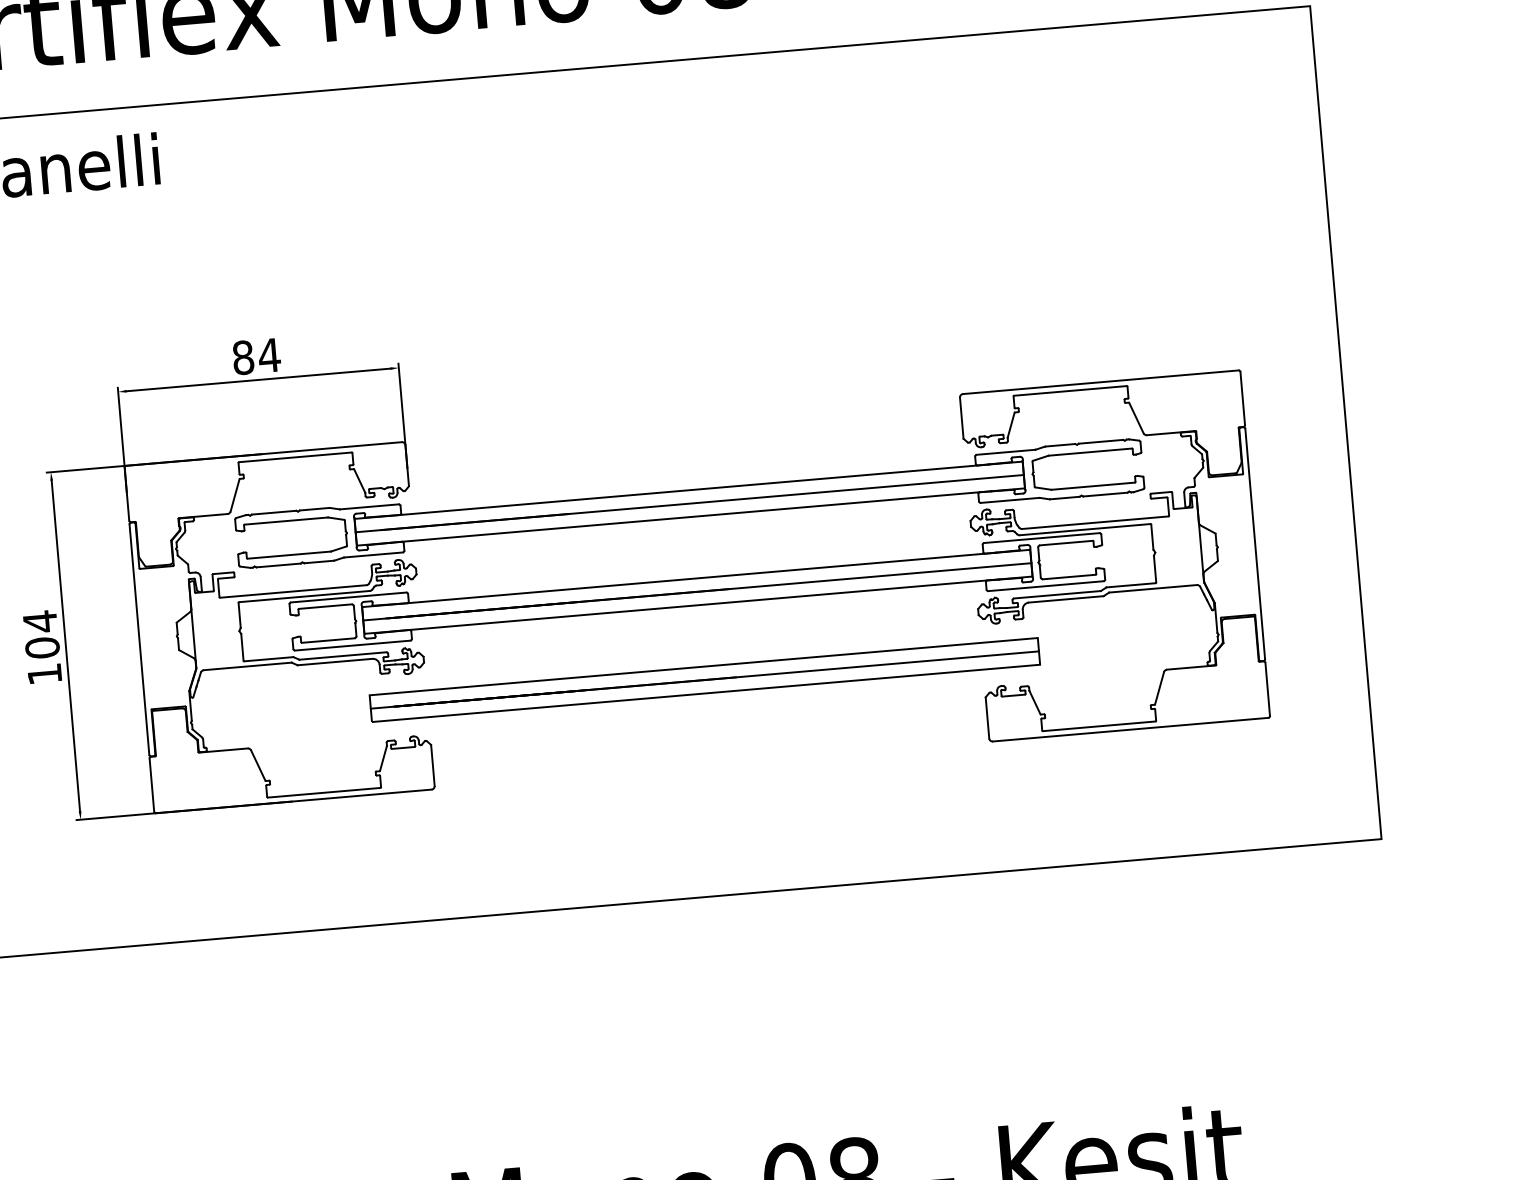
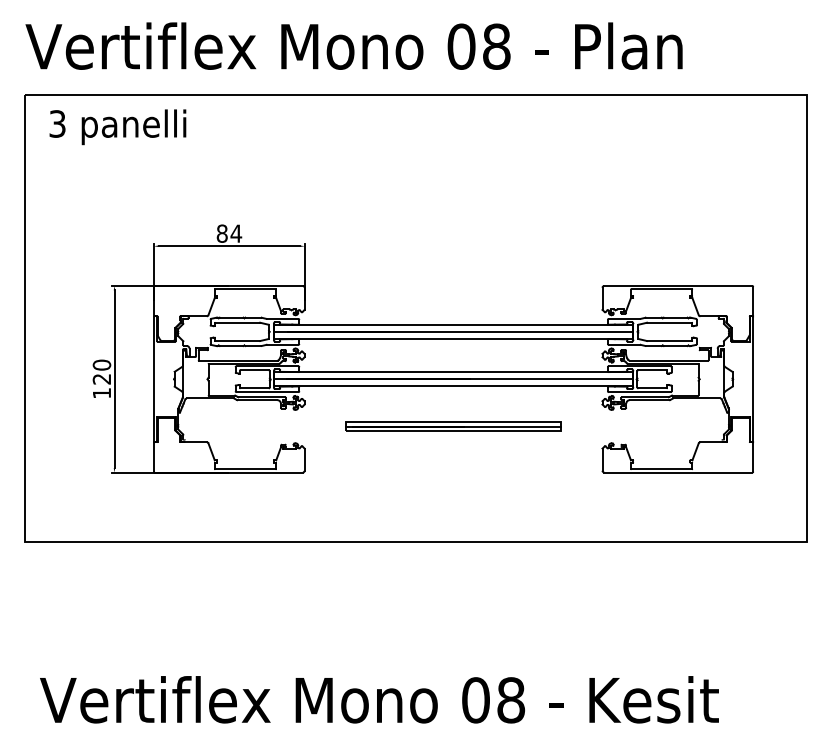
text: (40, 633) -> (101, 371), 104 -> 120
part: (704, 679) -> (453, 426), size x0.6

